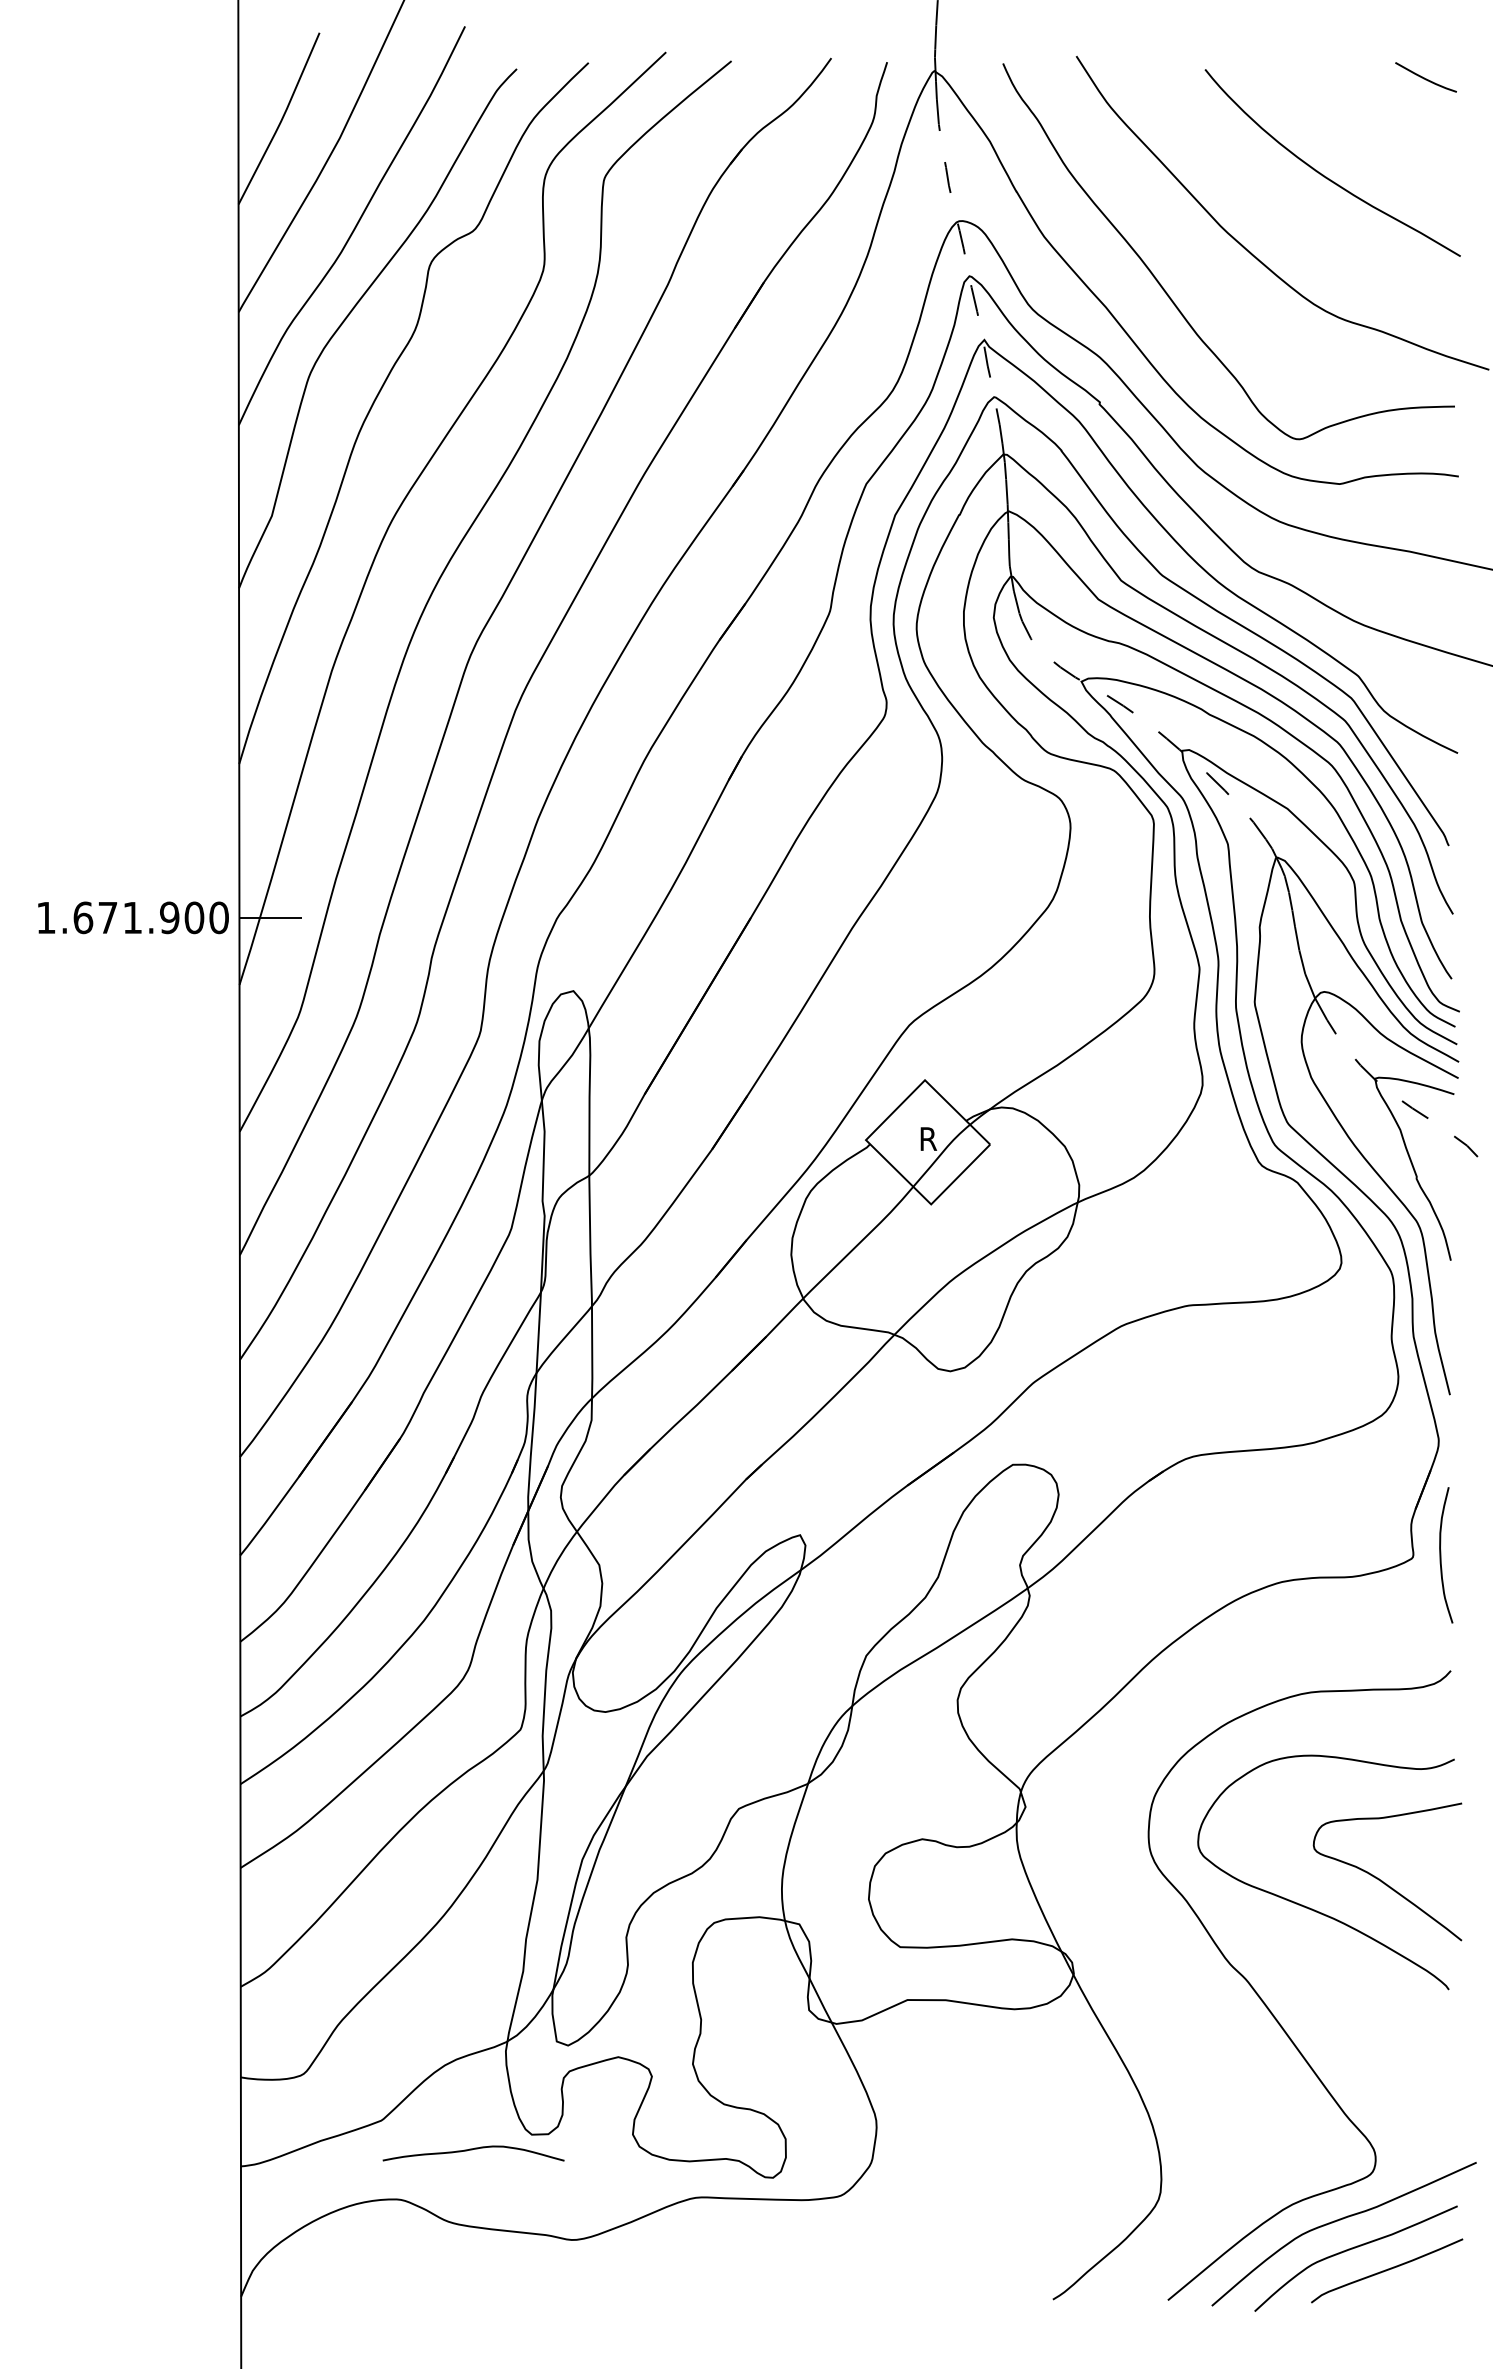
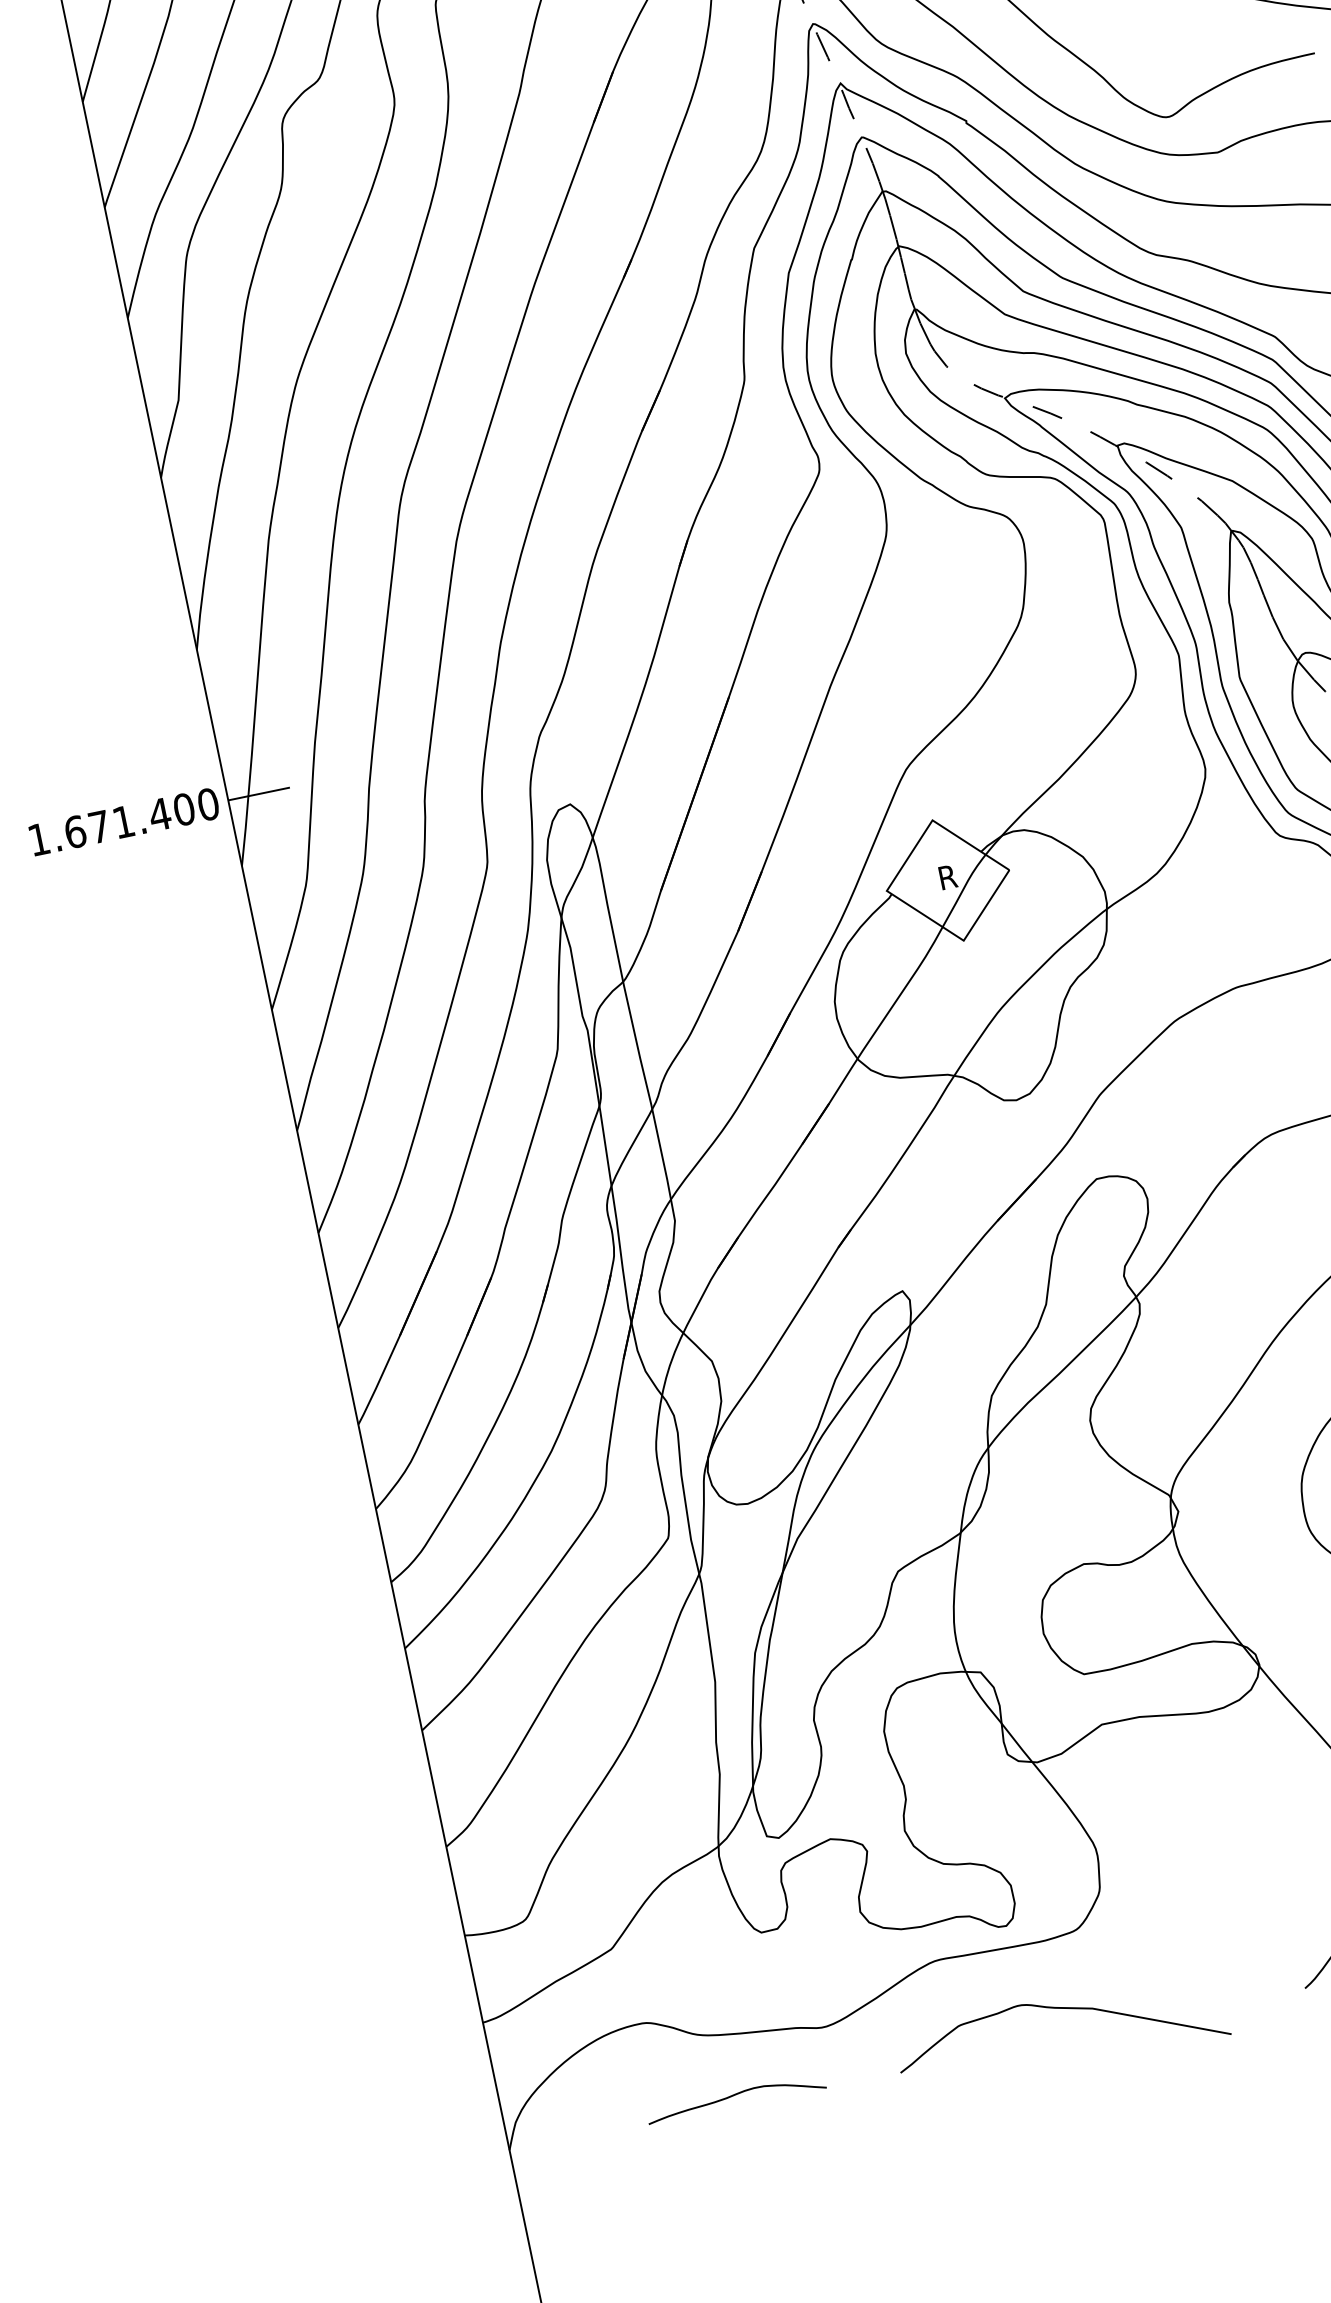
text: (169, 917) -> (159, 814), 1.671.900 -> 1.671.400
curve: (472, 2150) -> (734, 2096), moved
curve: (810, 2270) -> (1061, 2009), added

